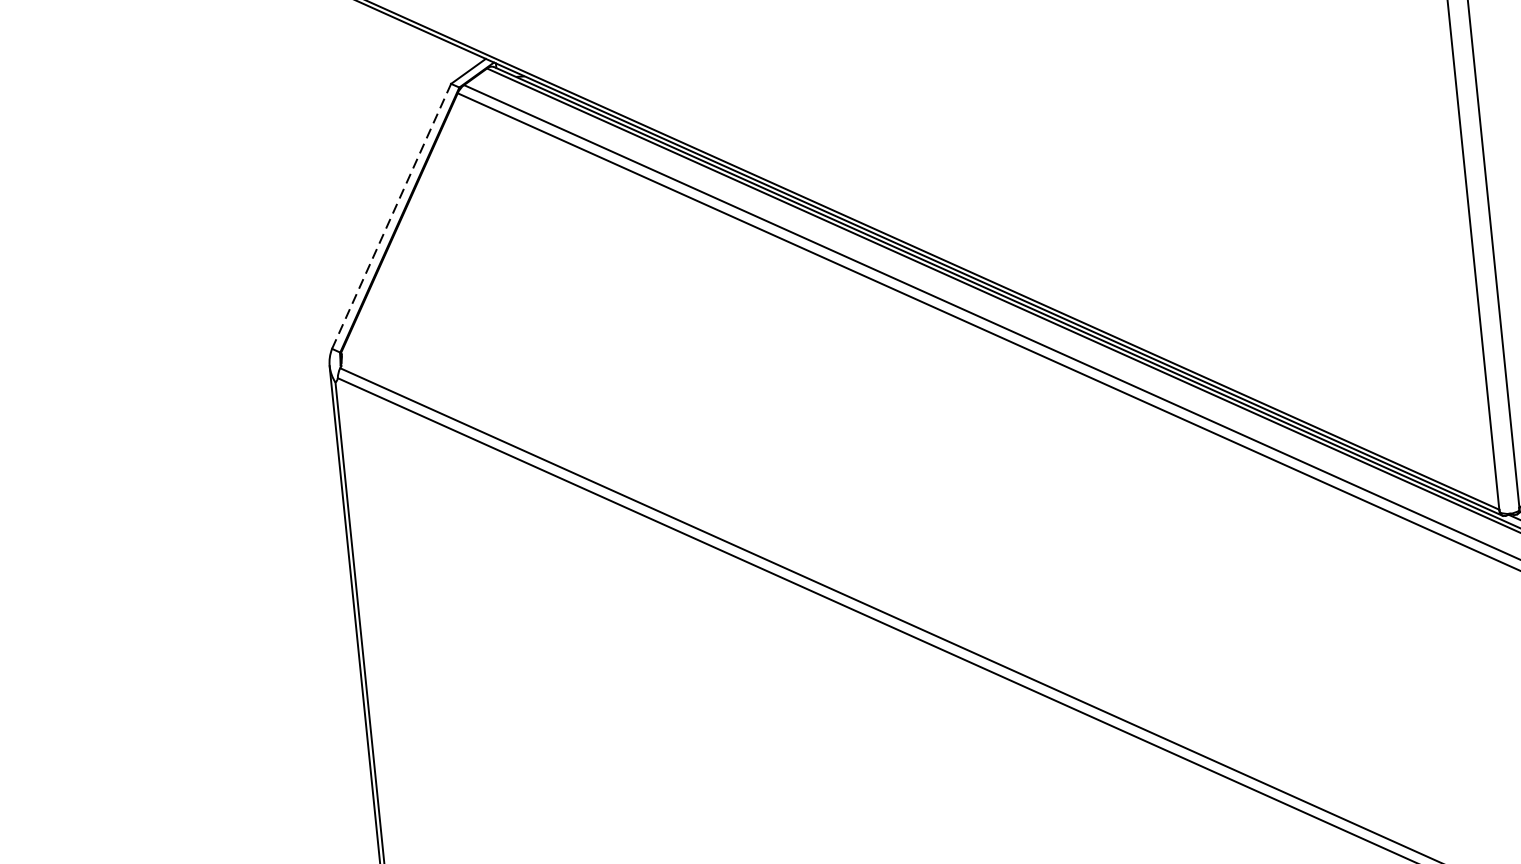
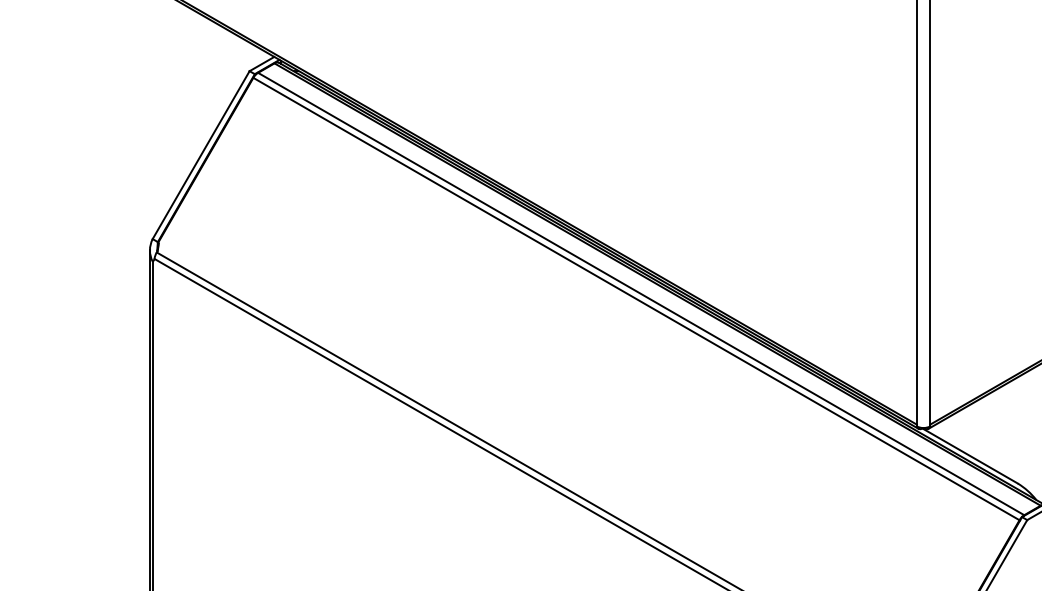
line: (392, 216) -> (201, 155), dashed -> solid

